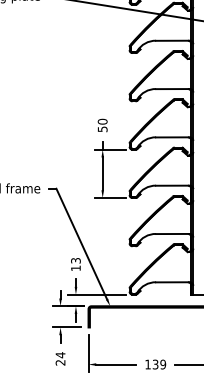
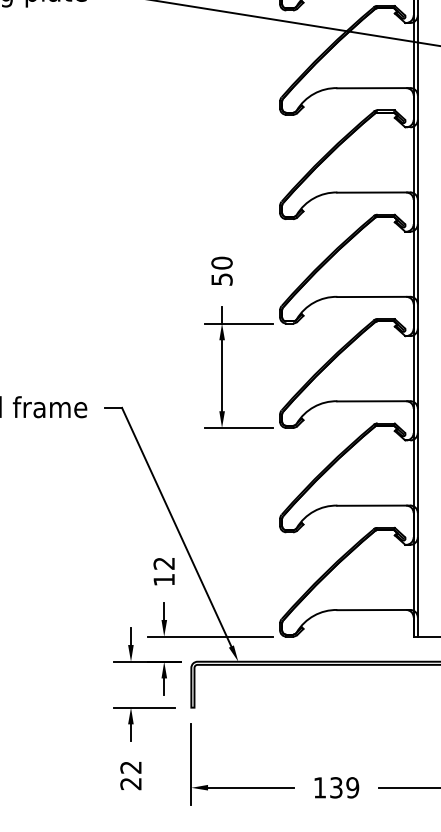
text: (75, 260) -> (163, 562), 13 -> 12
text: (60, 355) -> (130, 768), 24 -> 22

